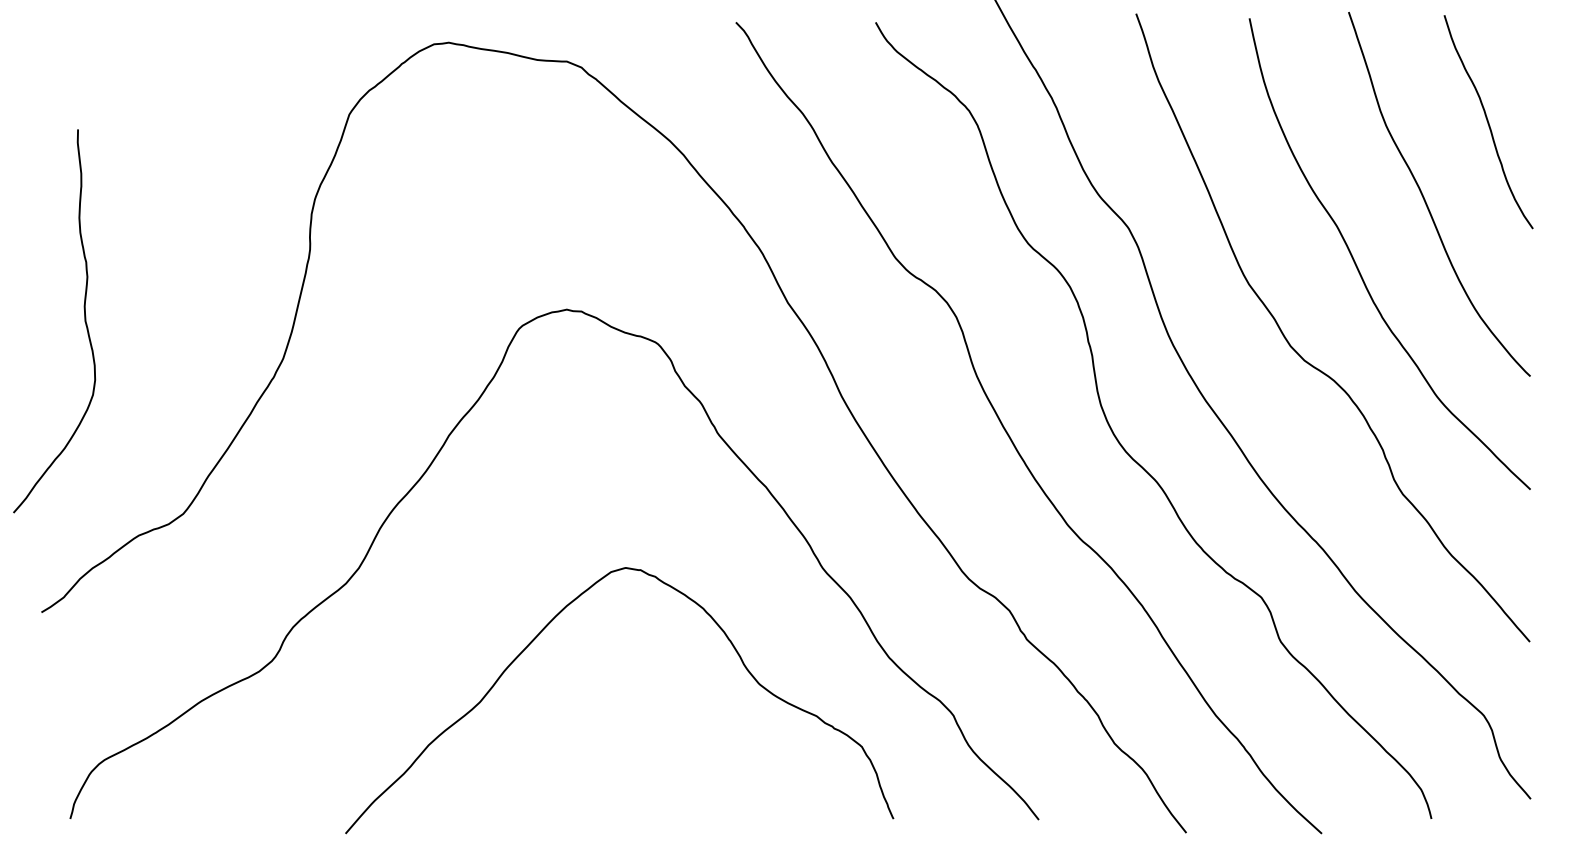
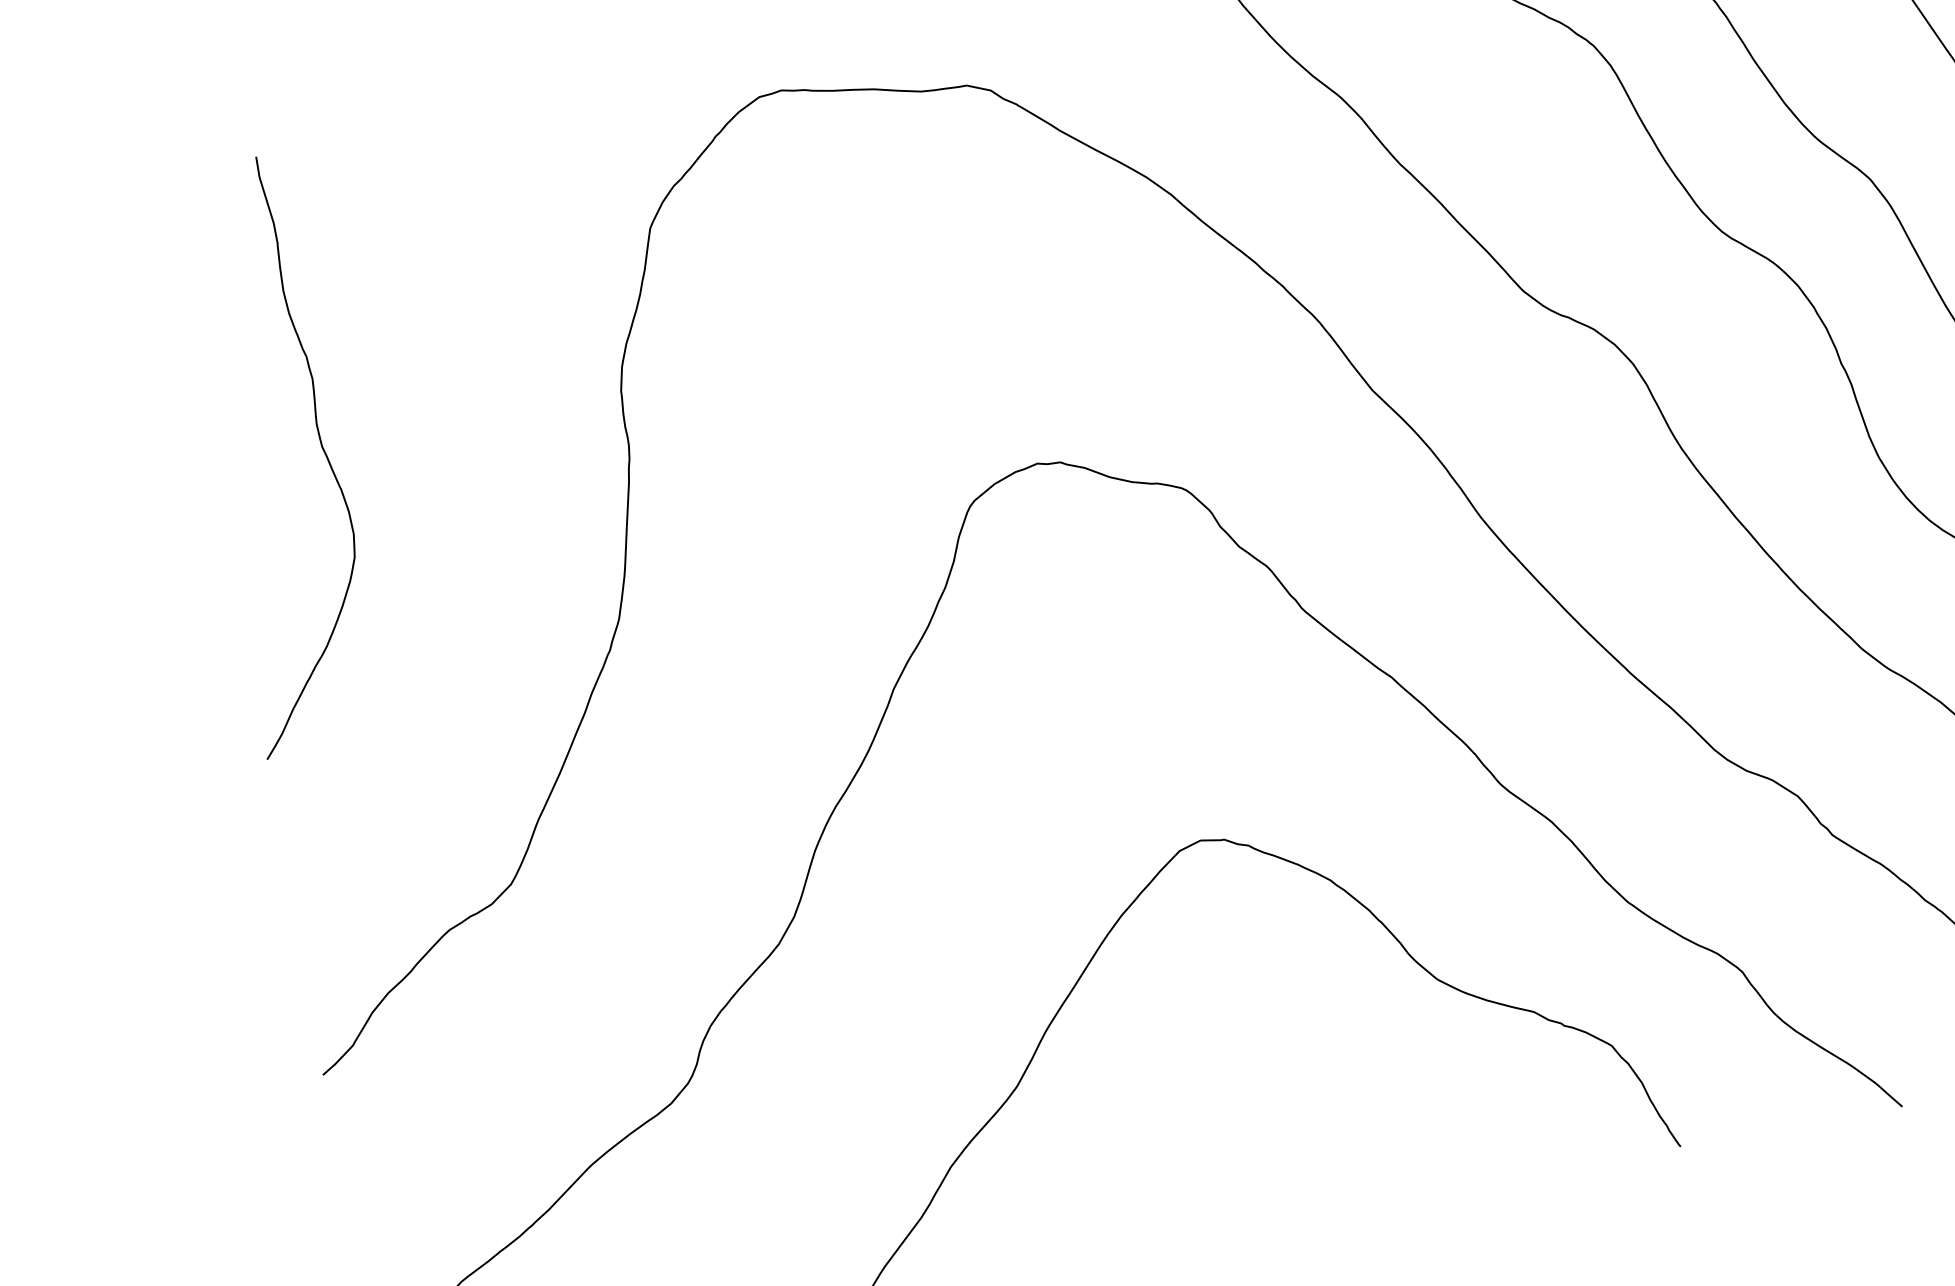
curve: (84, 321) -> (320, 447), moved

